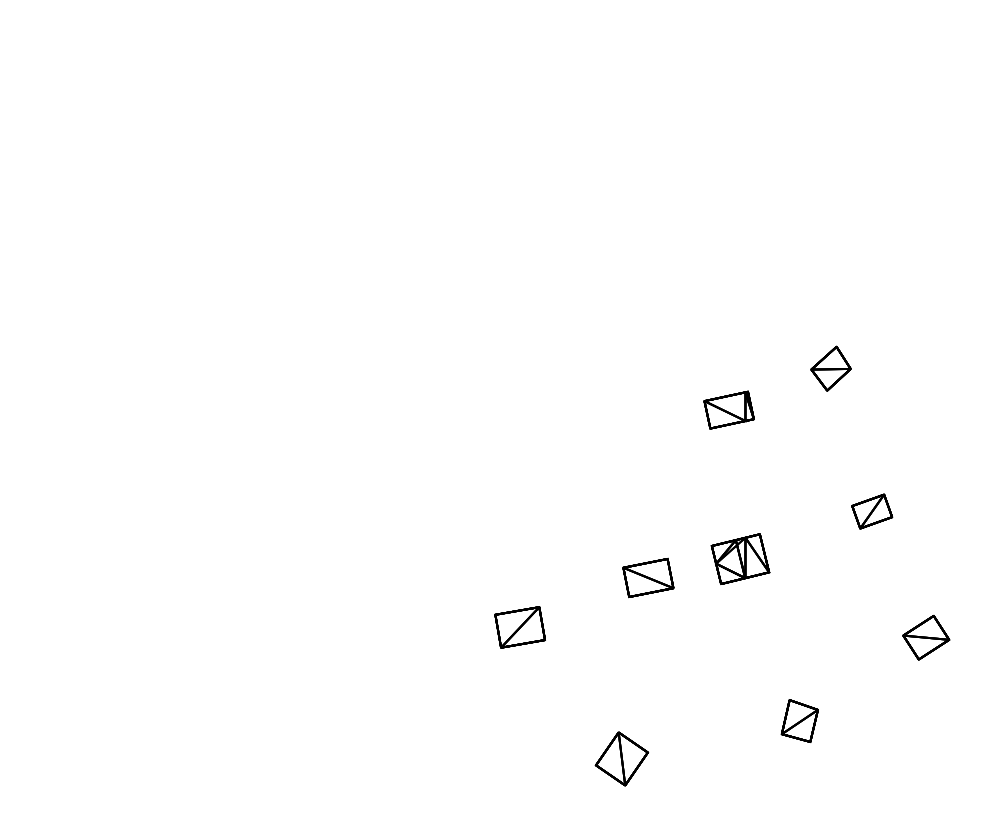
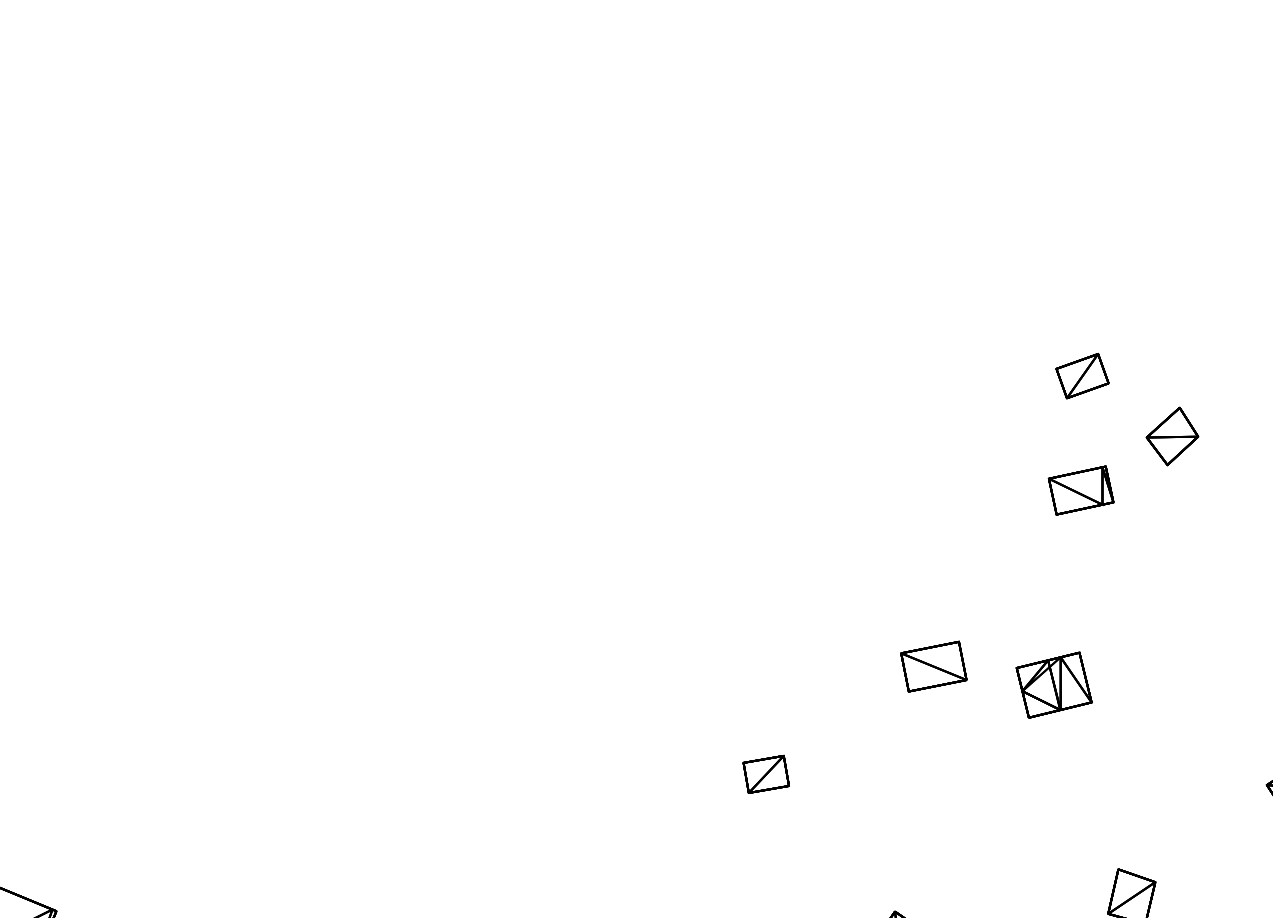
part: (728, 409) -> (1080, 489), moved
part: (872, 511) -> (1082, 376), moved
part: (648, 577) -> (933, 666), moved
part: (519, 627) -> (765, 774), size x0.7

